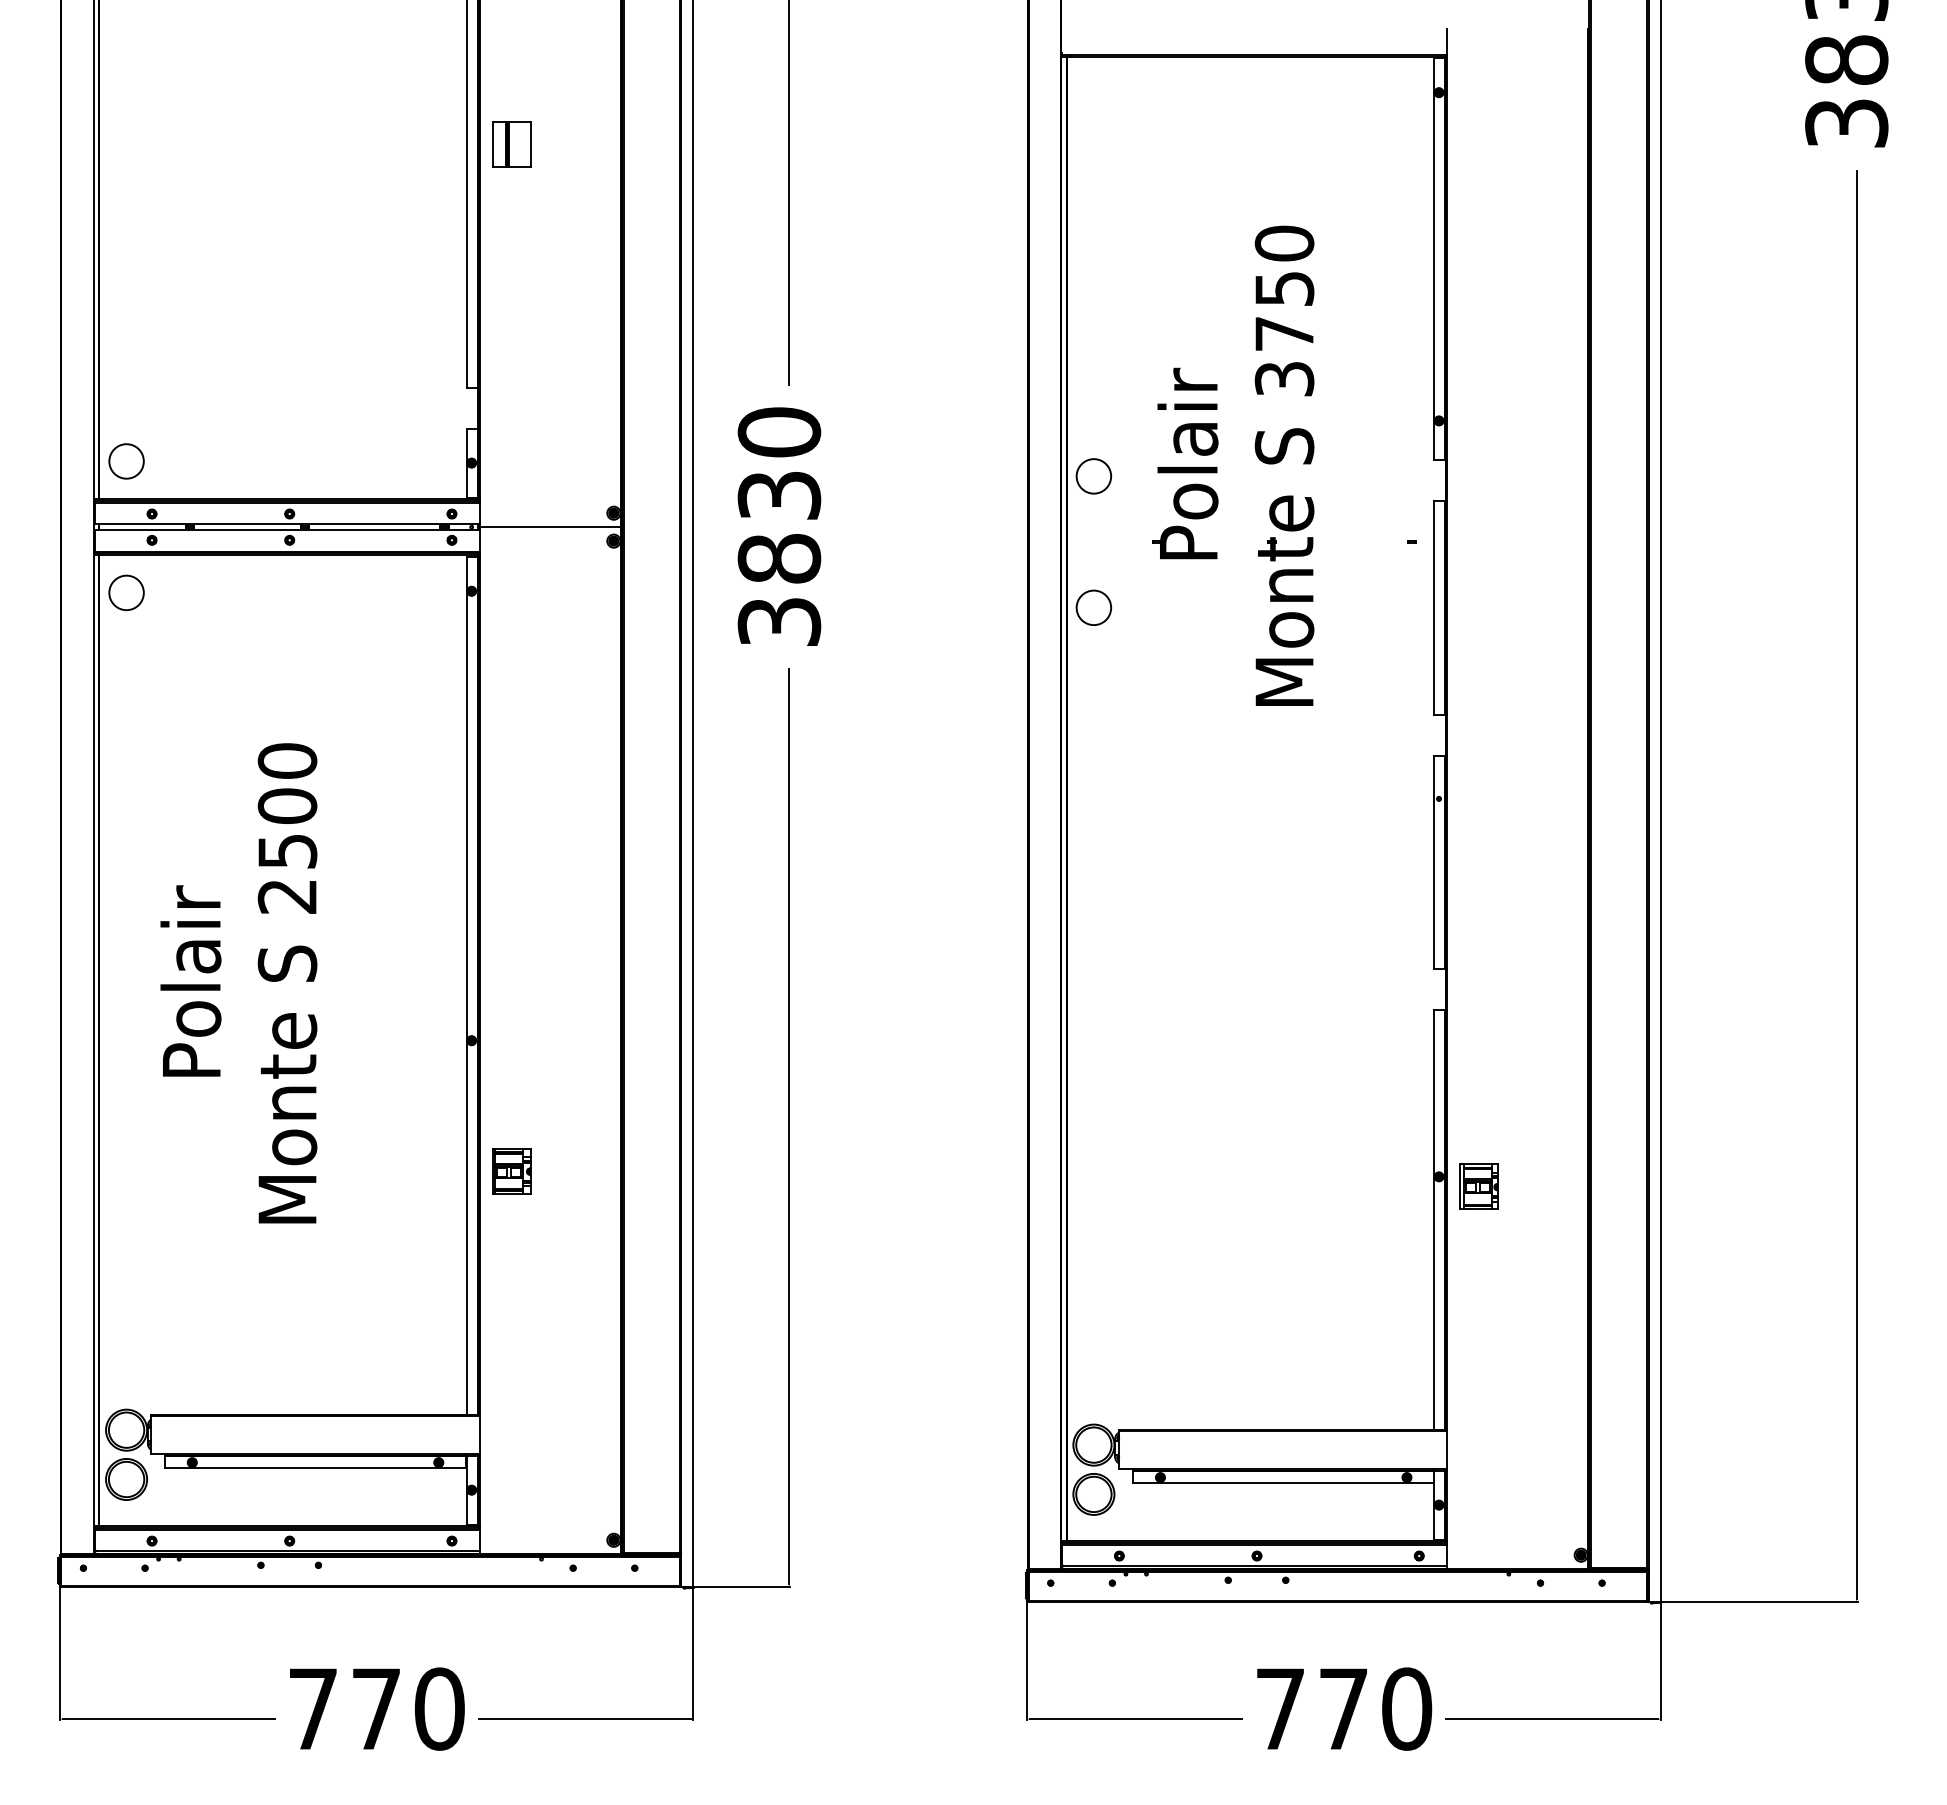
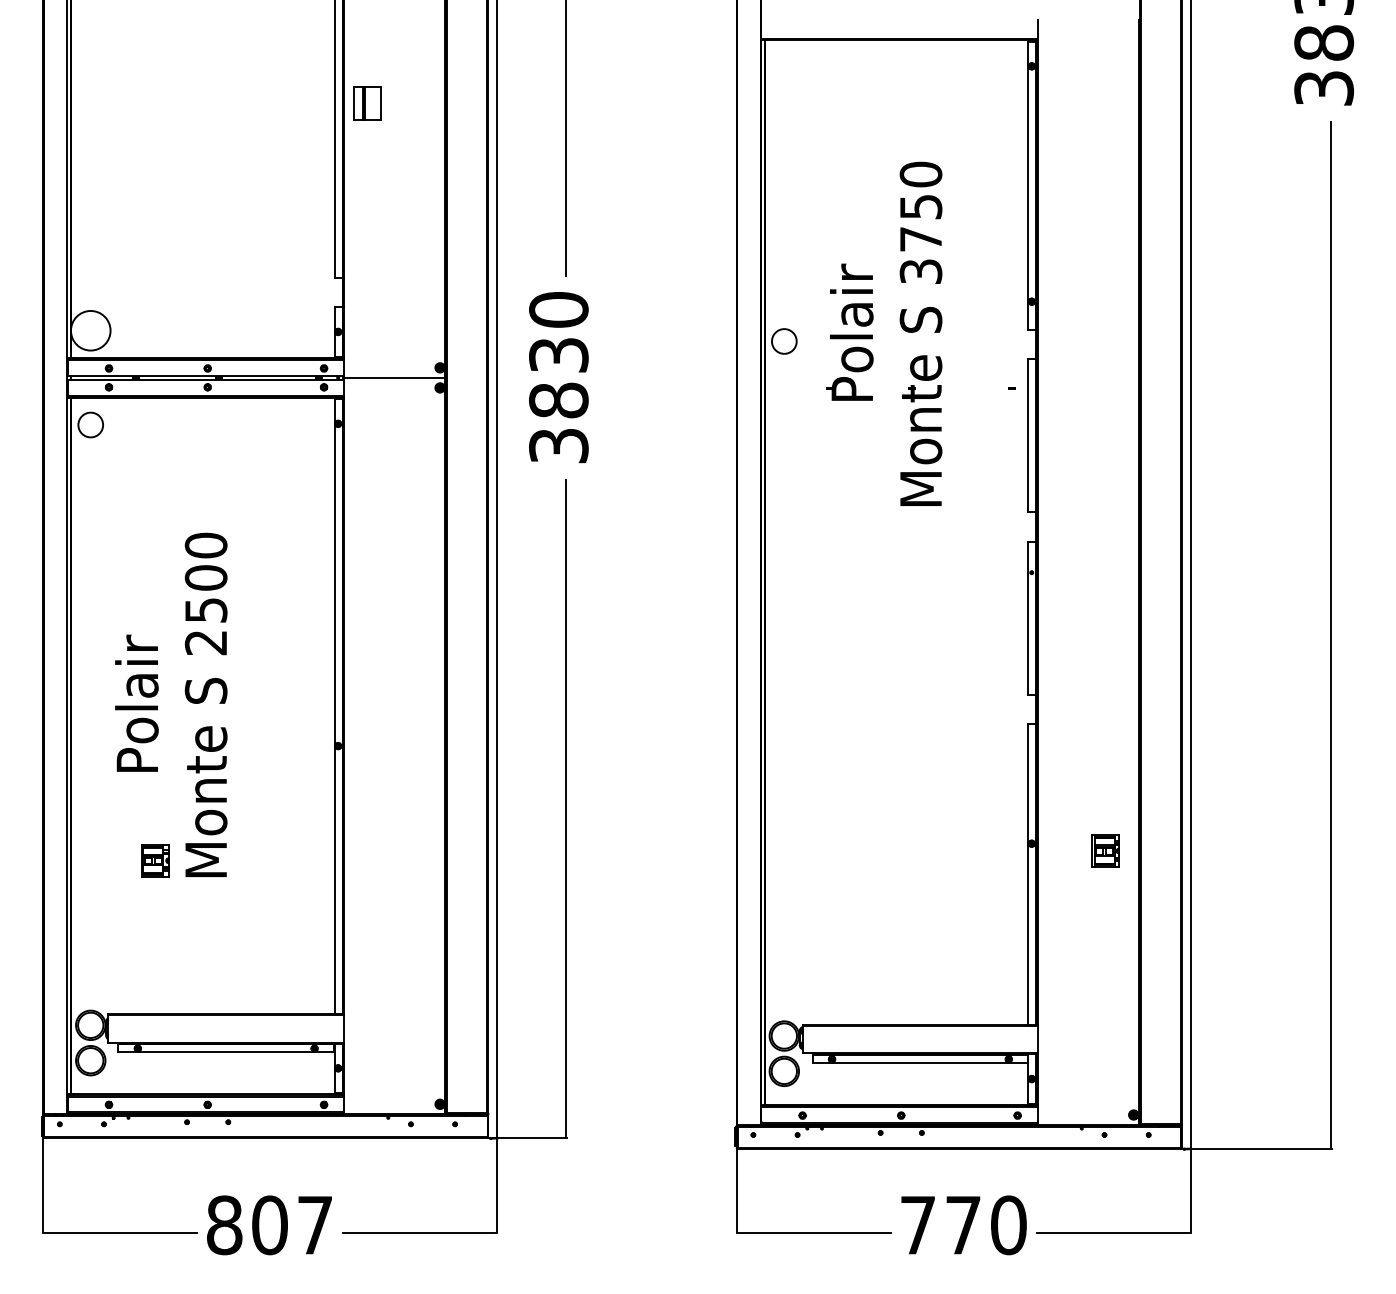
circle: (126, 461) -> (90, 330), size x1.6
circle: (1093, 607) -> (784, 435), removed
part: (511, 1171) -> (155, 860), moved
part: (1478, 1186) -> (1105, 850), moved
text: (376, 1708) -> (269, 1224), 770 -> 807

